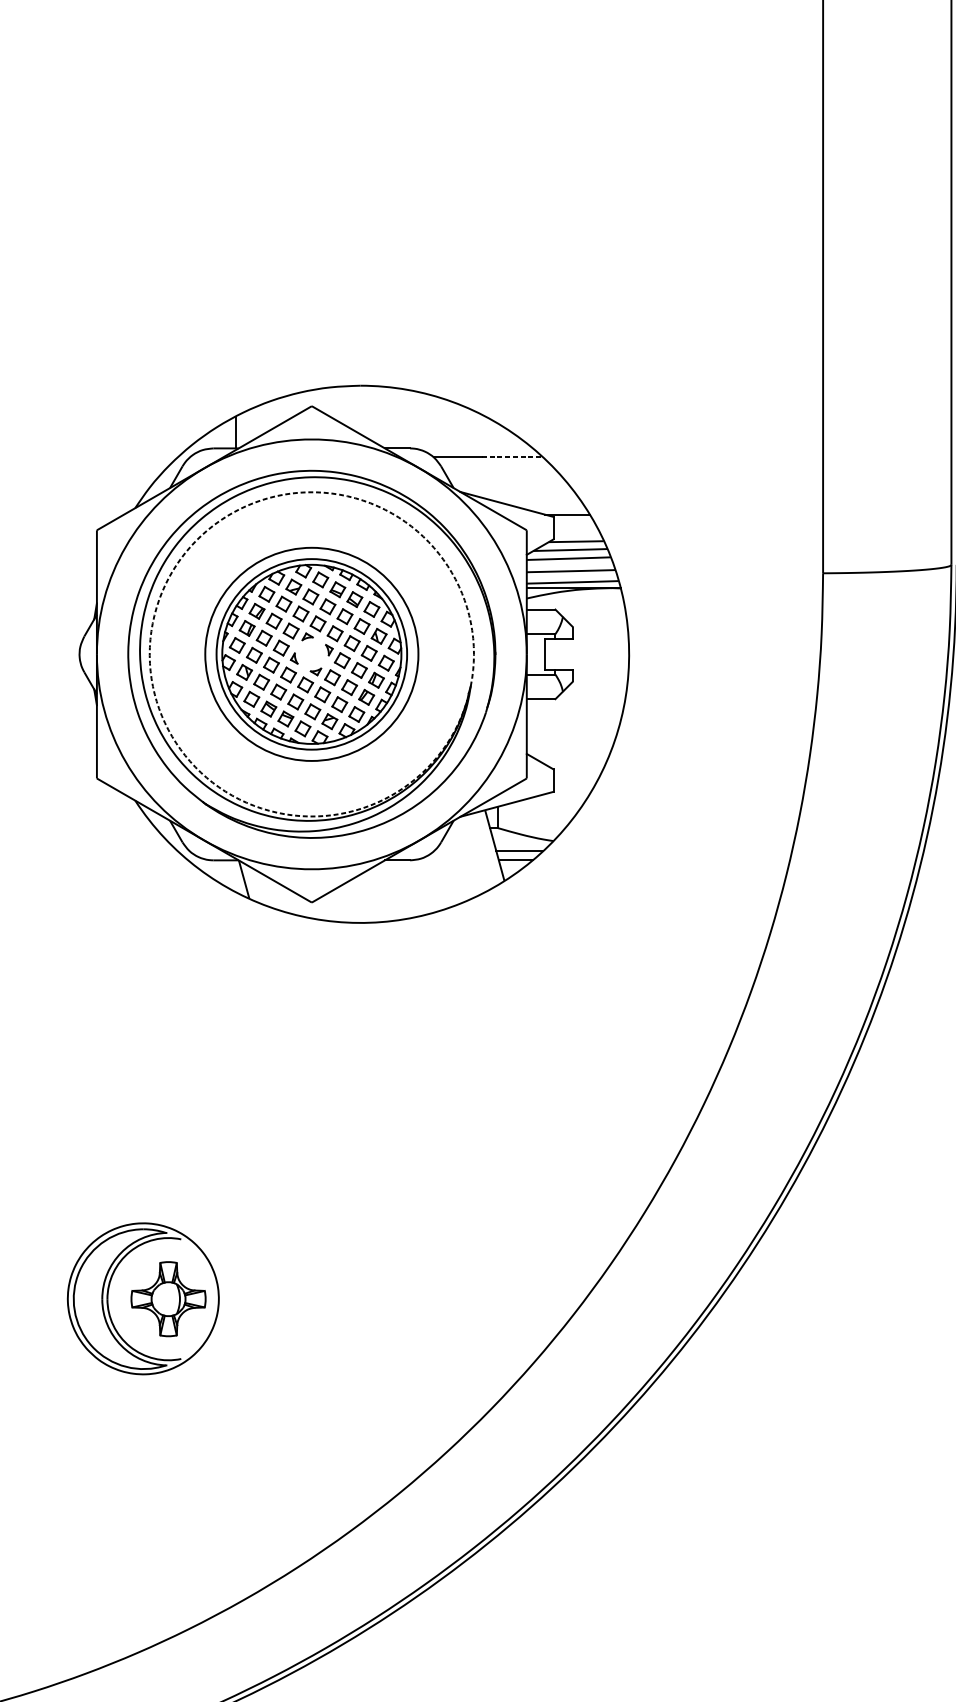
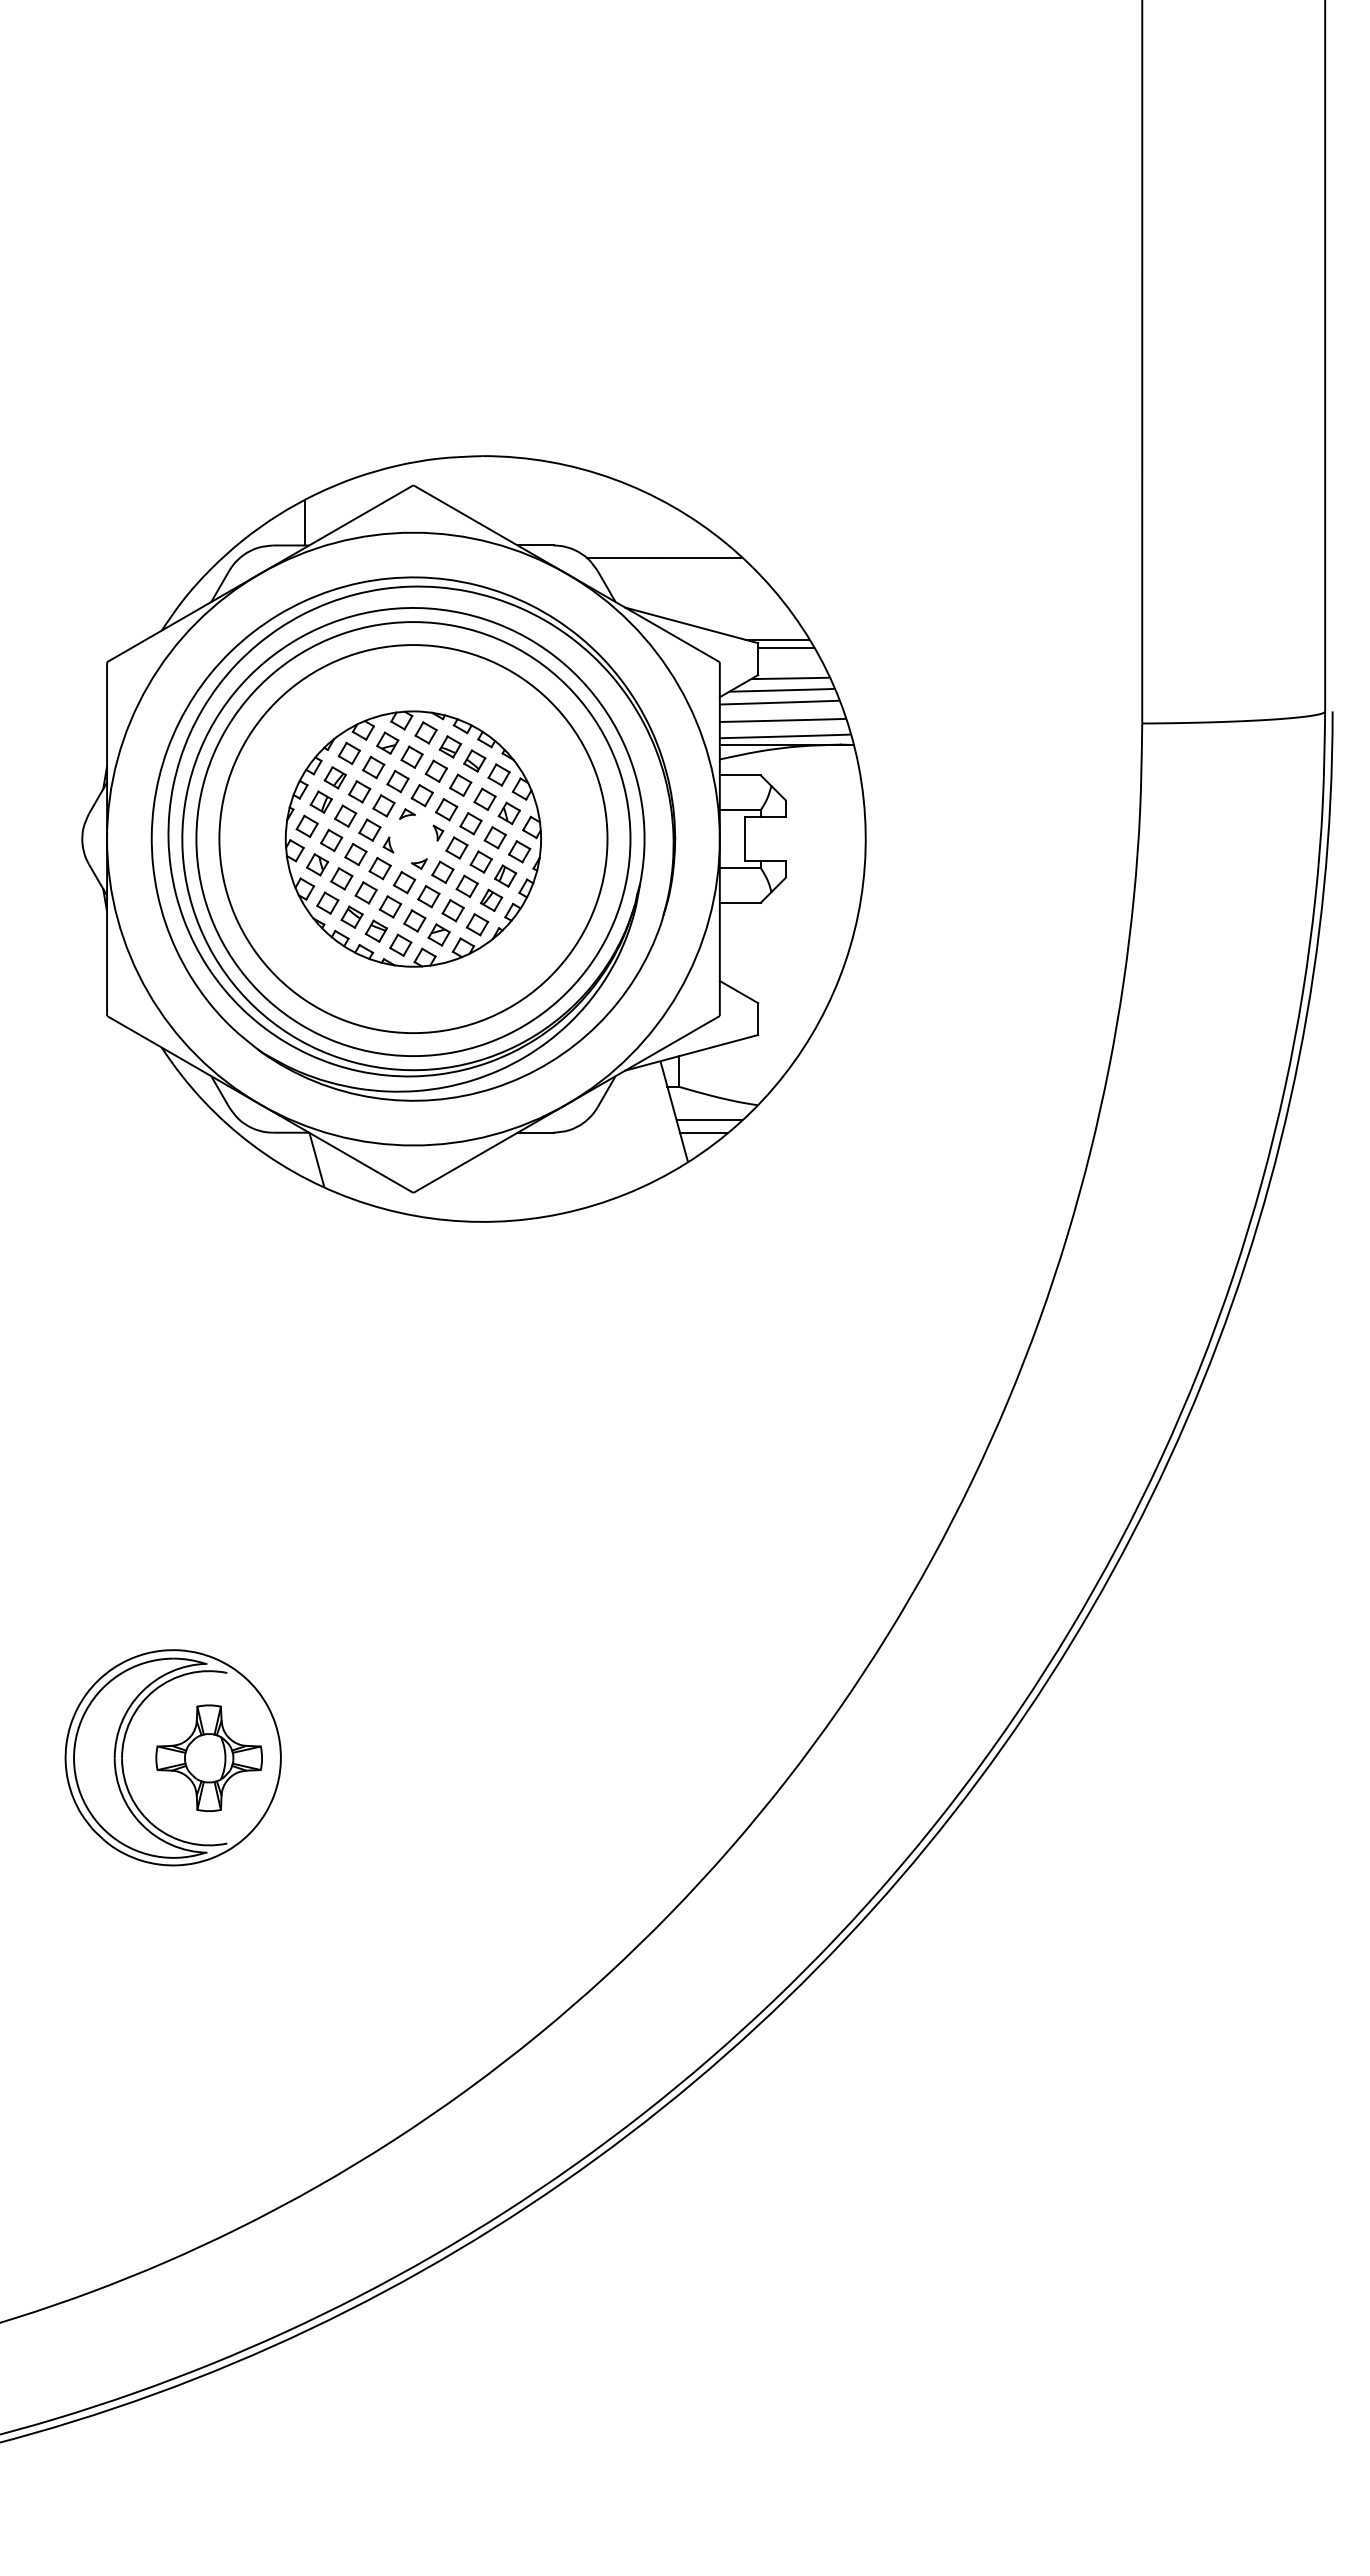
line: (512, 457) -> (699, 558), dashed -> solid
line: (572, 519) -> (785, 647), added
arc: (154, 615) -> (189, 783), dashed -> solid
circle: (311, 654) -> (413, 839), size x1.43
circle: (311, 654) -> (413, 839), size x1.43

